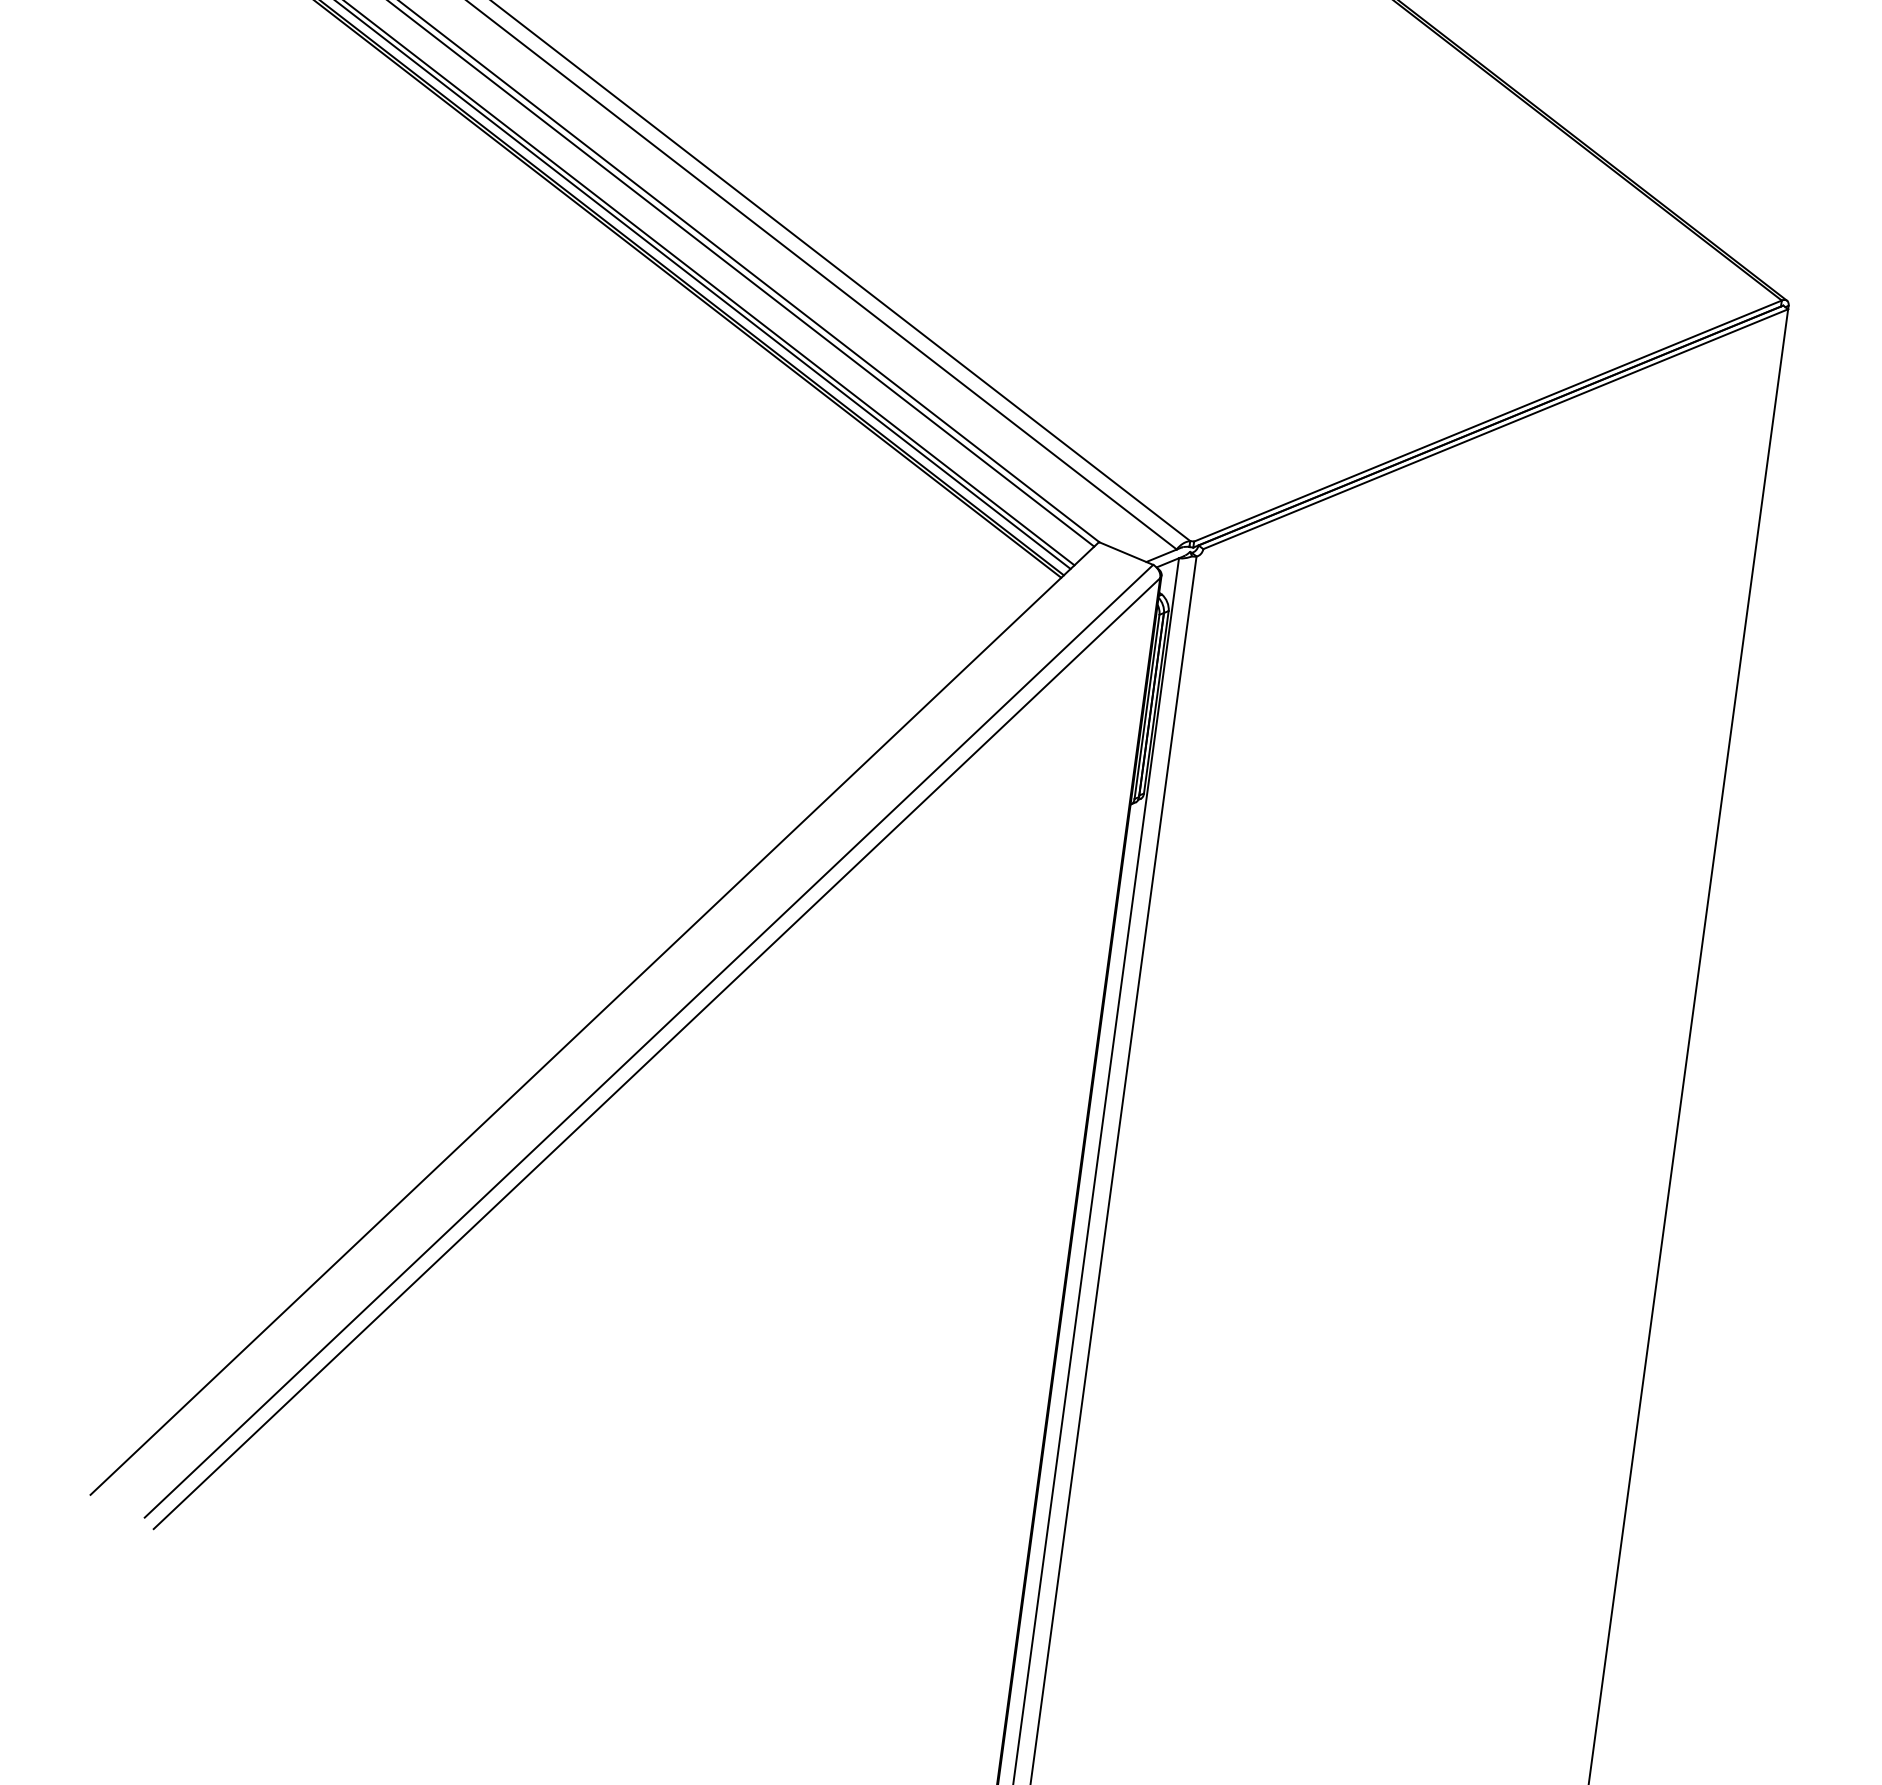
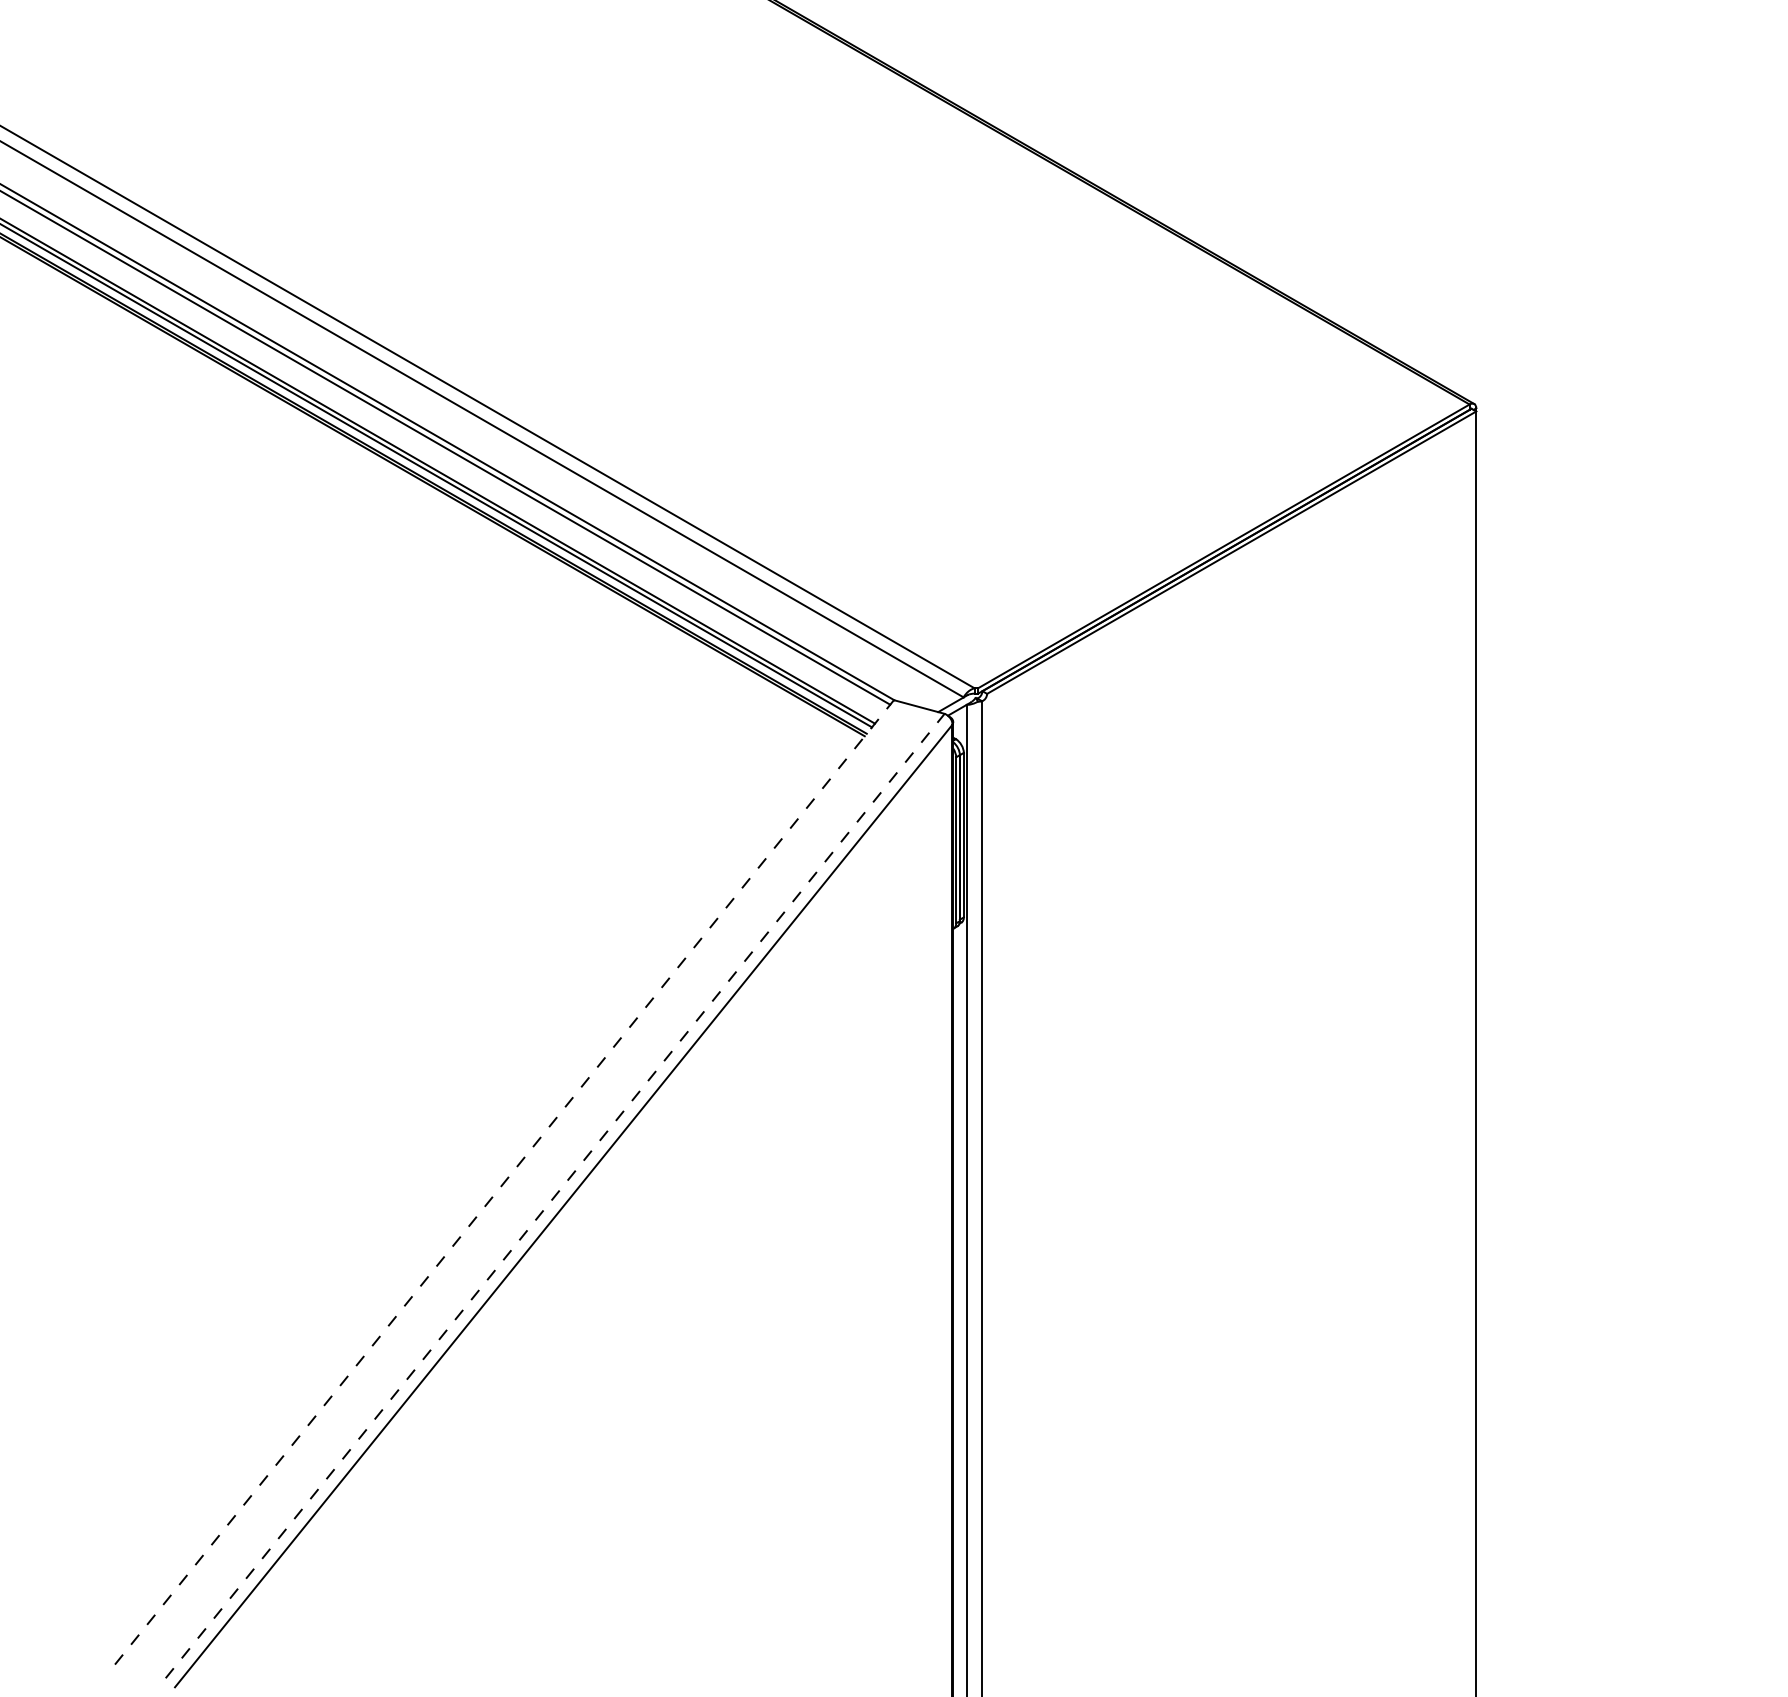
line: (594, 1018) -> (504, 1182), solid -> dashed
line: (649, 1041) -> (555, 1196), solid -> dashed

